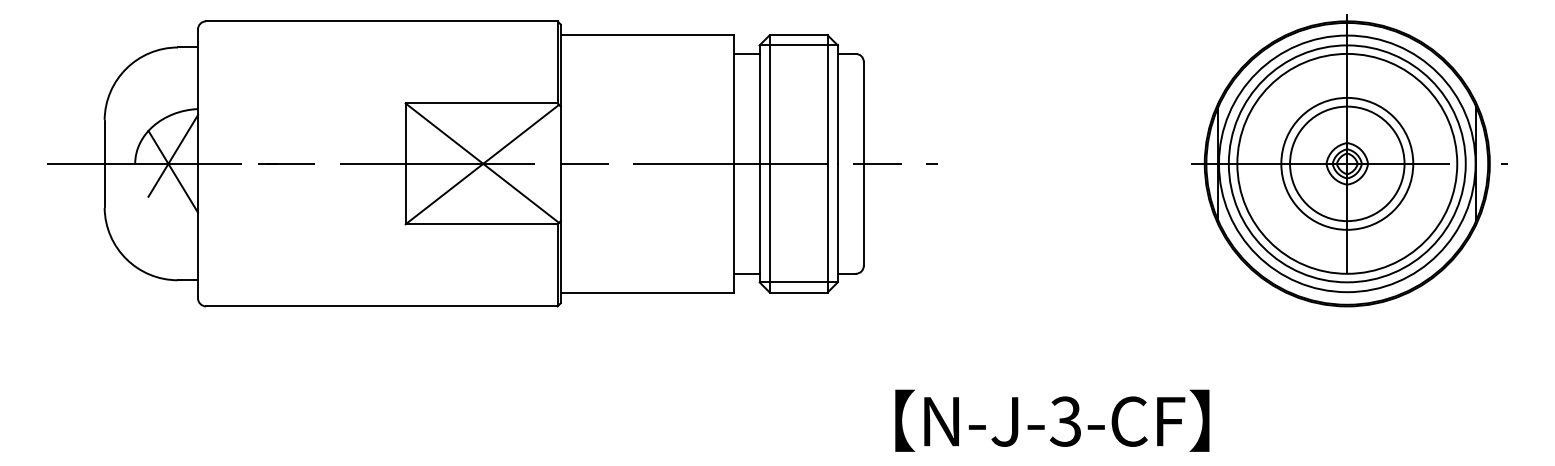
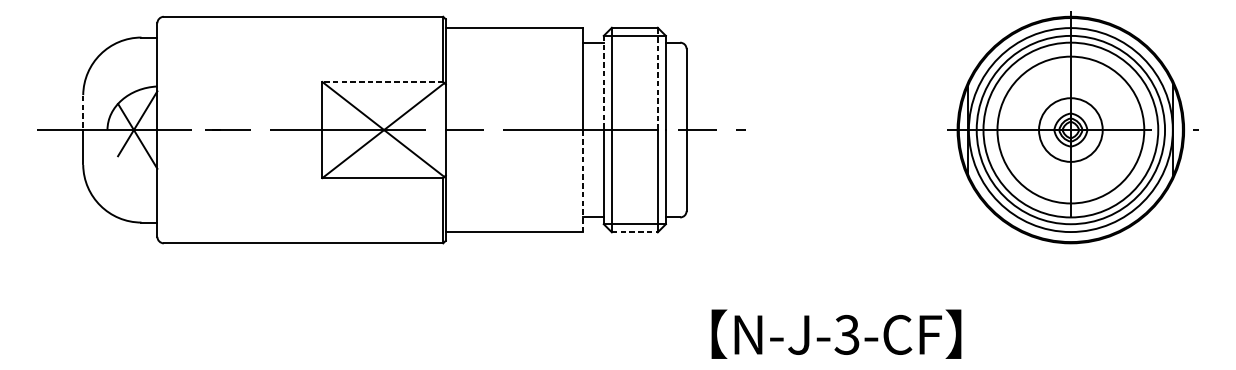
line: (827, 99) -> (657, 78), solid -> dashed
line: (481, 103) -> (382, 82), solid -> dashed
line: (759, 105) -> (603, 83), solid -> dashed
line: (104, 142) -> (83, 113), solid -> dashed
circle: (1347, 163) -> (1071, 129), size x0.7
circle: (1347, 163) -> (1071, 129), size x1.4
line: (733, 227) -> (583, 180), solid -> dashed
line: (798, 292) -> (634, 232), solid -> dashed

